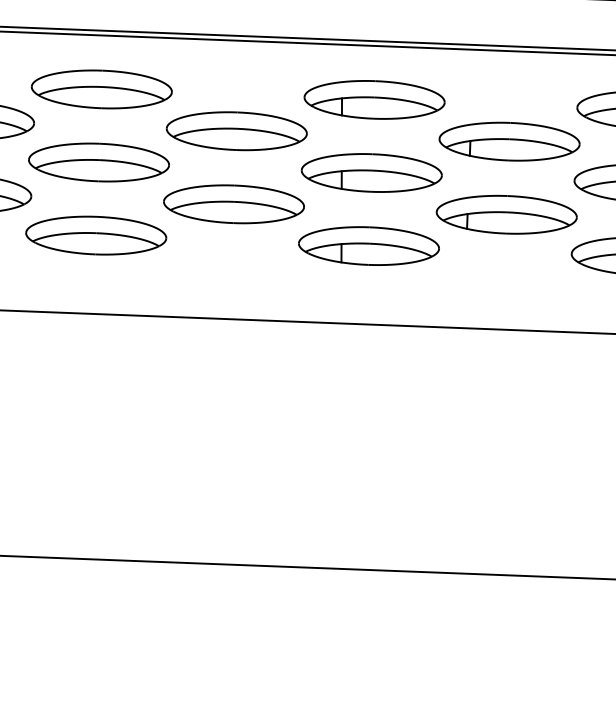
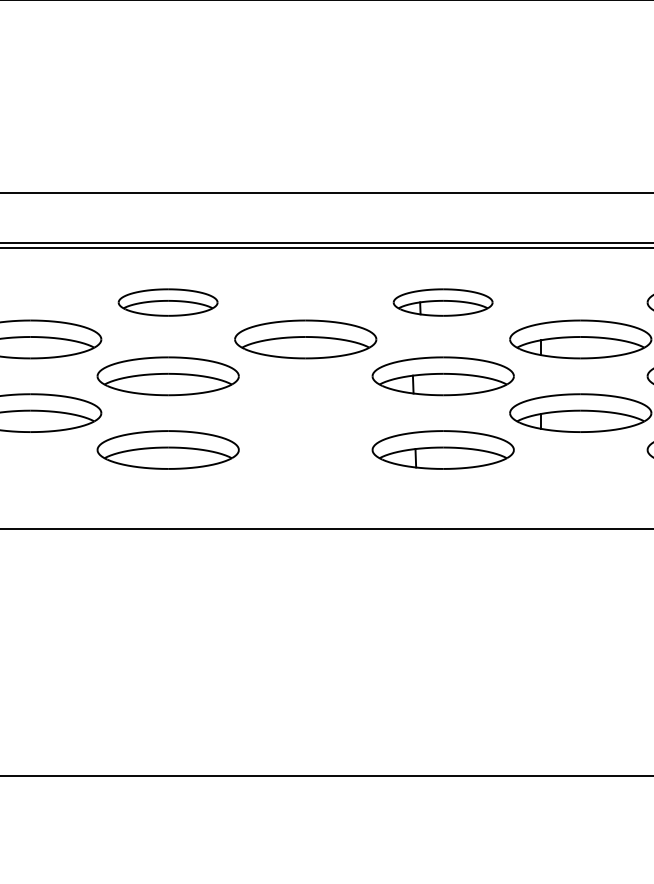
part: (101, 89) -> (167, 302), size x0.7
part: (373, 99) -> (442, 302), size x0.7
part: (233, 203) -> (305, 412), removed

